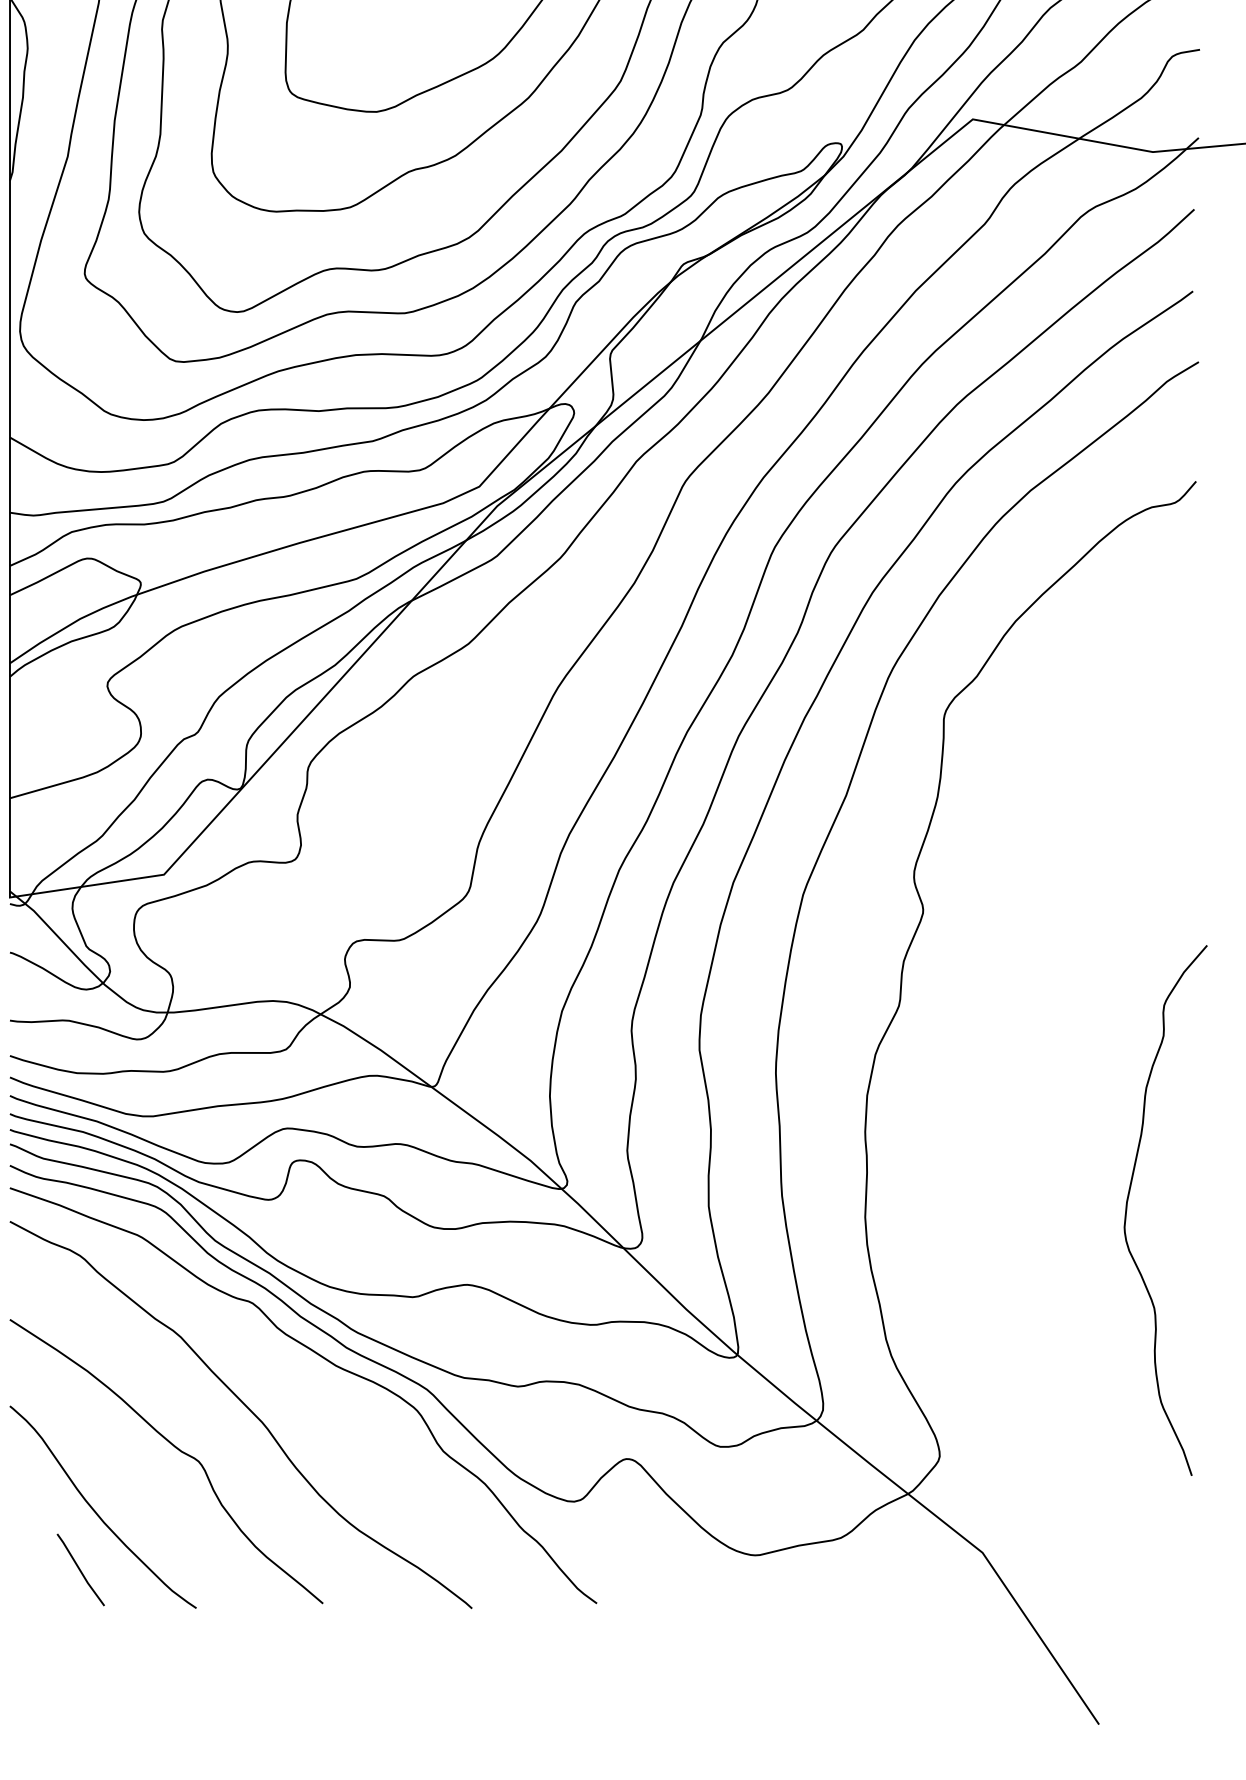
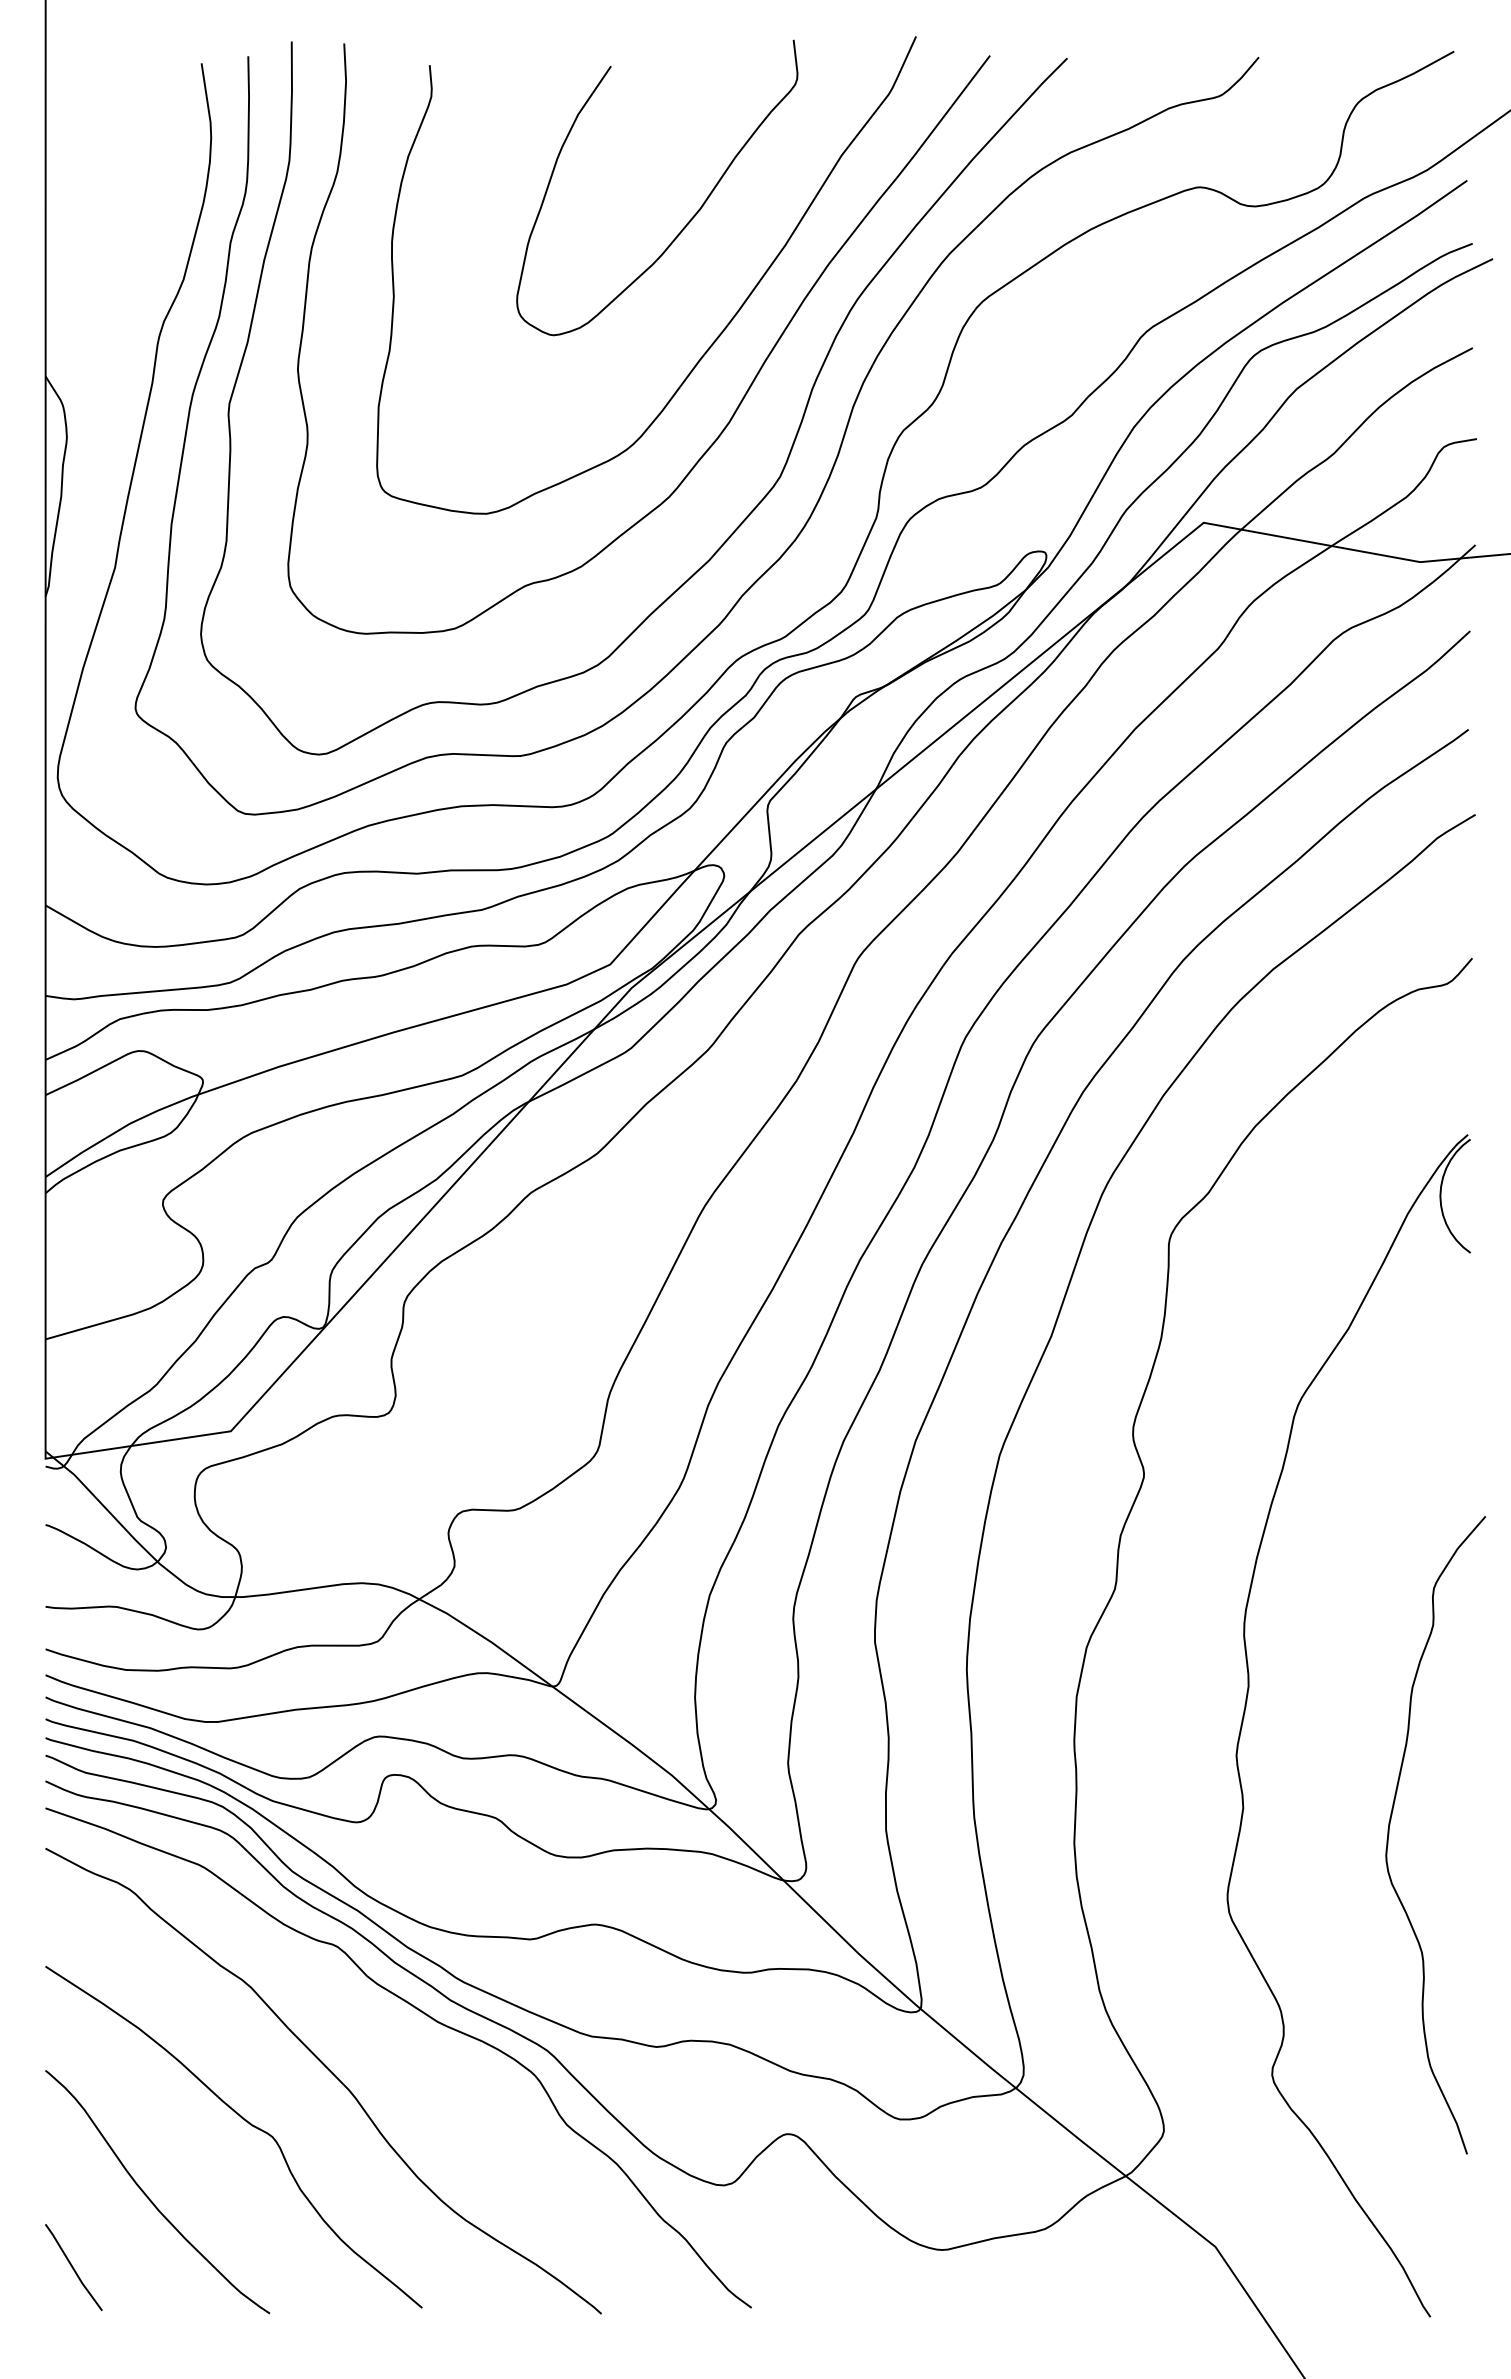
part: (1008, 1104) -> (1246, 1707), added
line: (80, 1569) -> (73, 2267), moved

